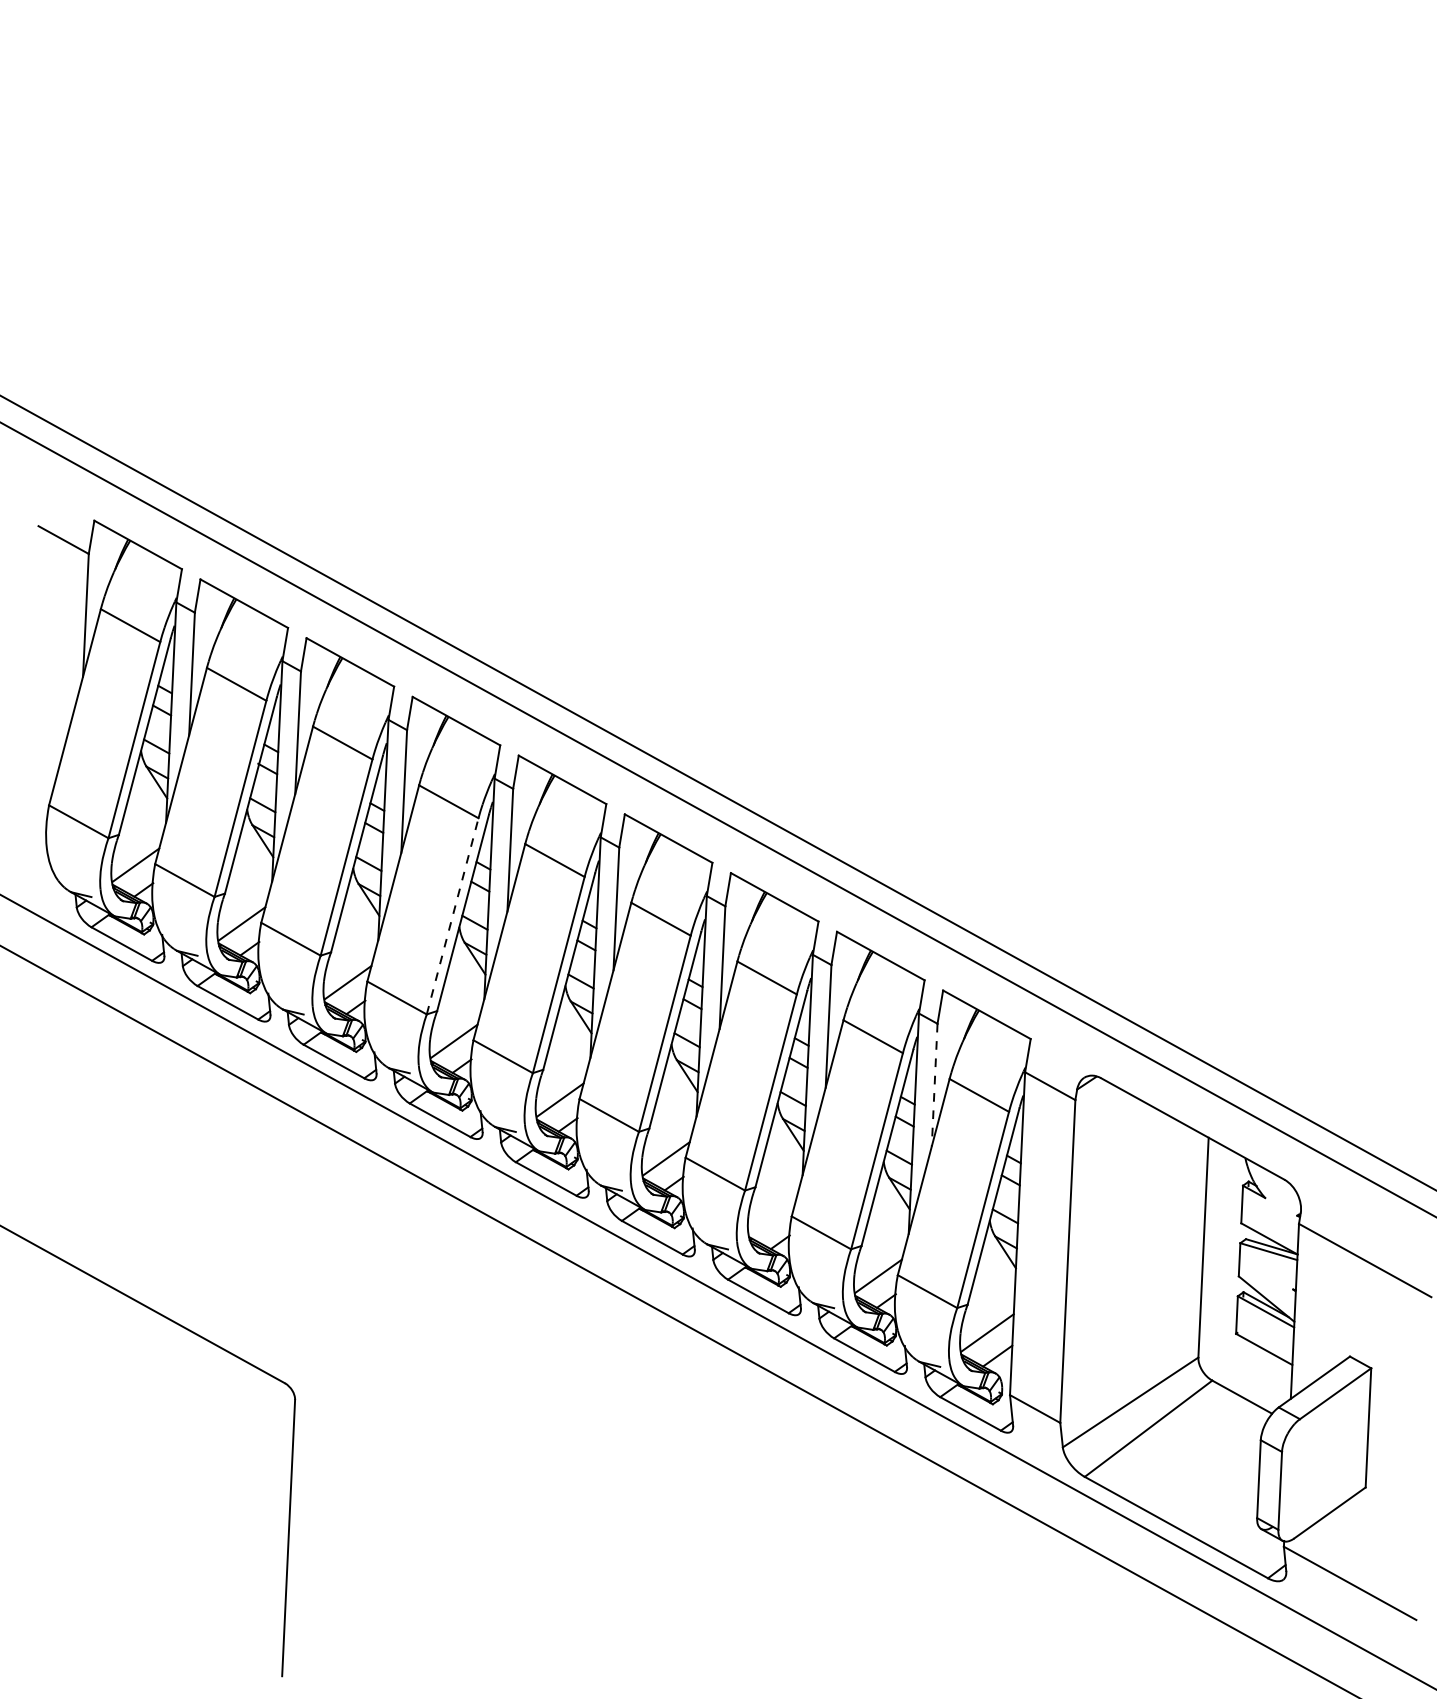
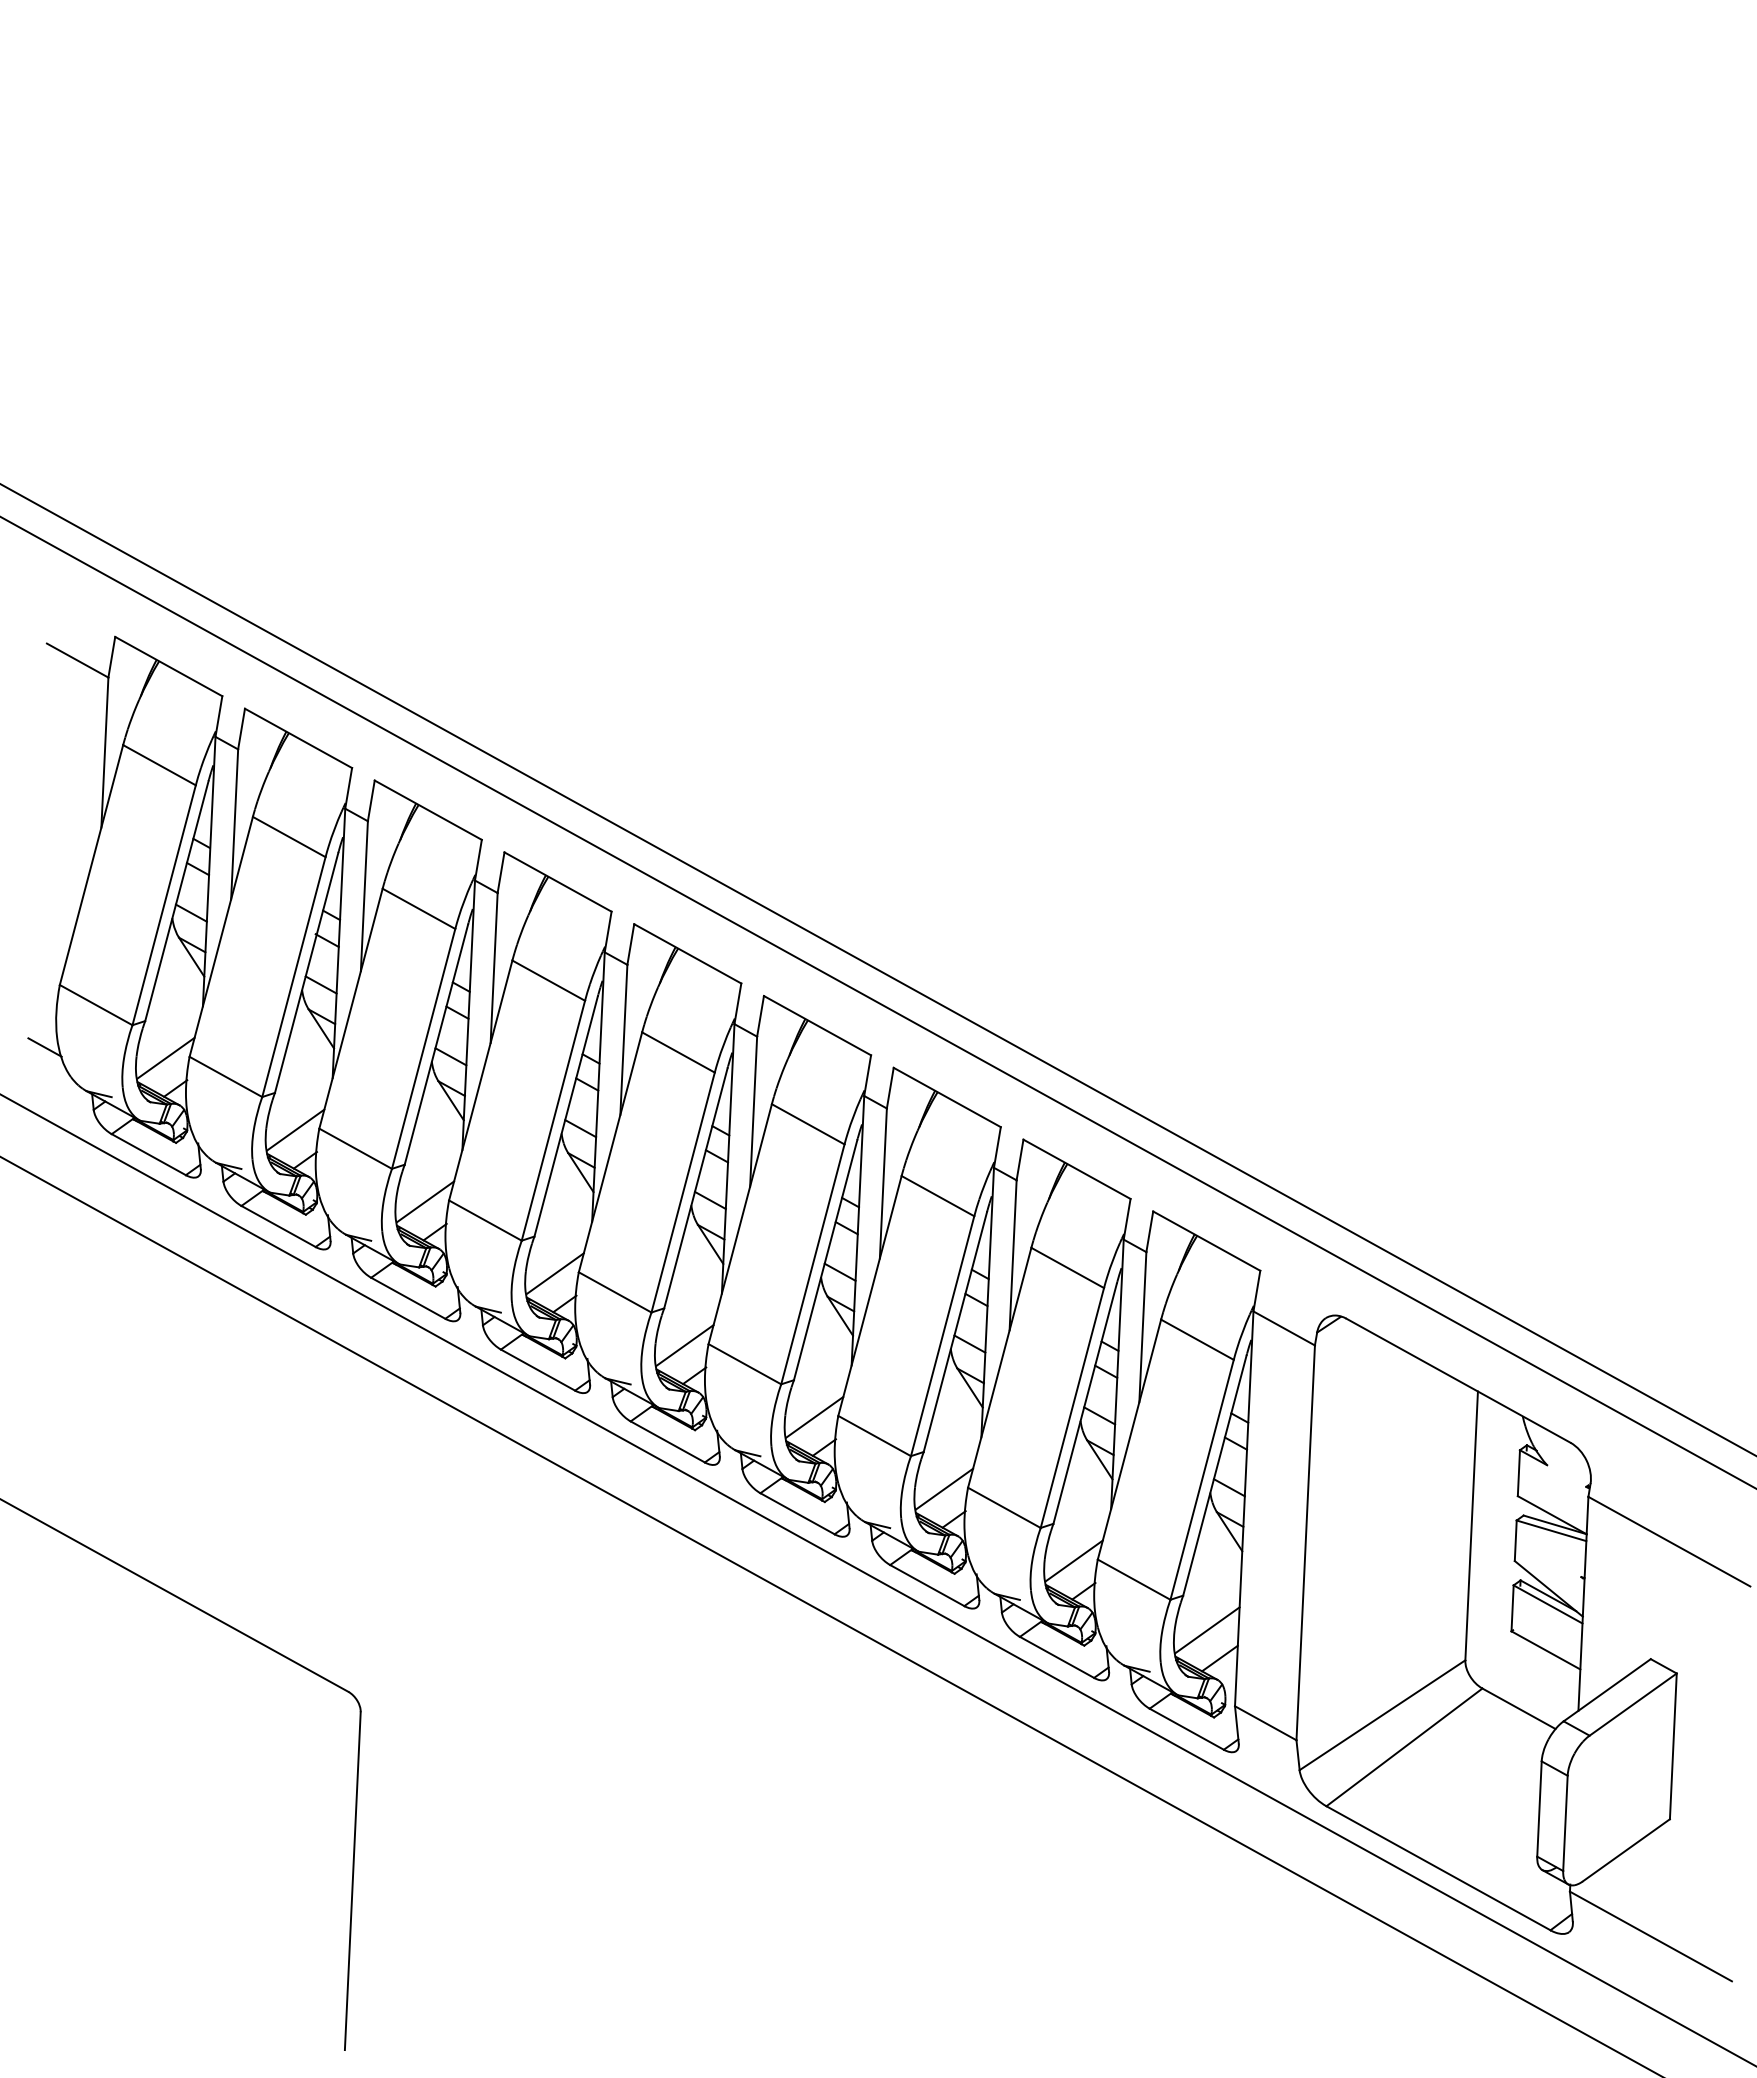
line: (36, 856) -> (44, 1047), added
line: (452, 916) -> (553, 1120), dashed -> solid
line: (934, 1085) -> (1142, 1327), dashed -> solid
line: (772, 1217) -> (944, 1488), added

